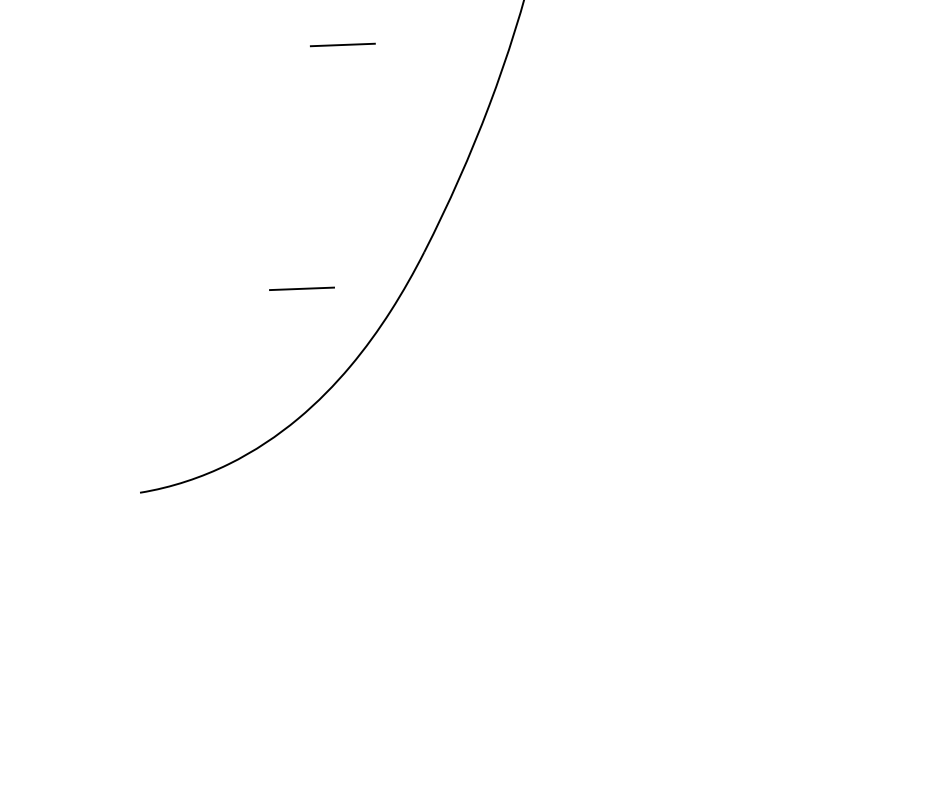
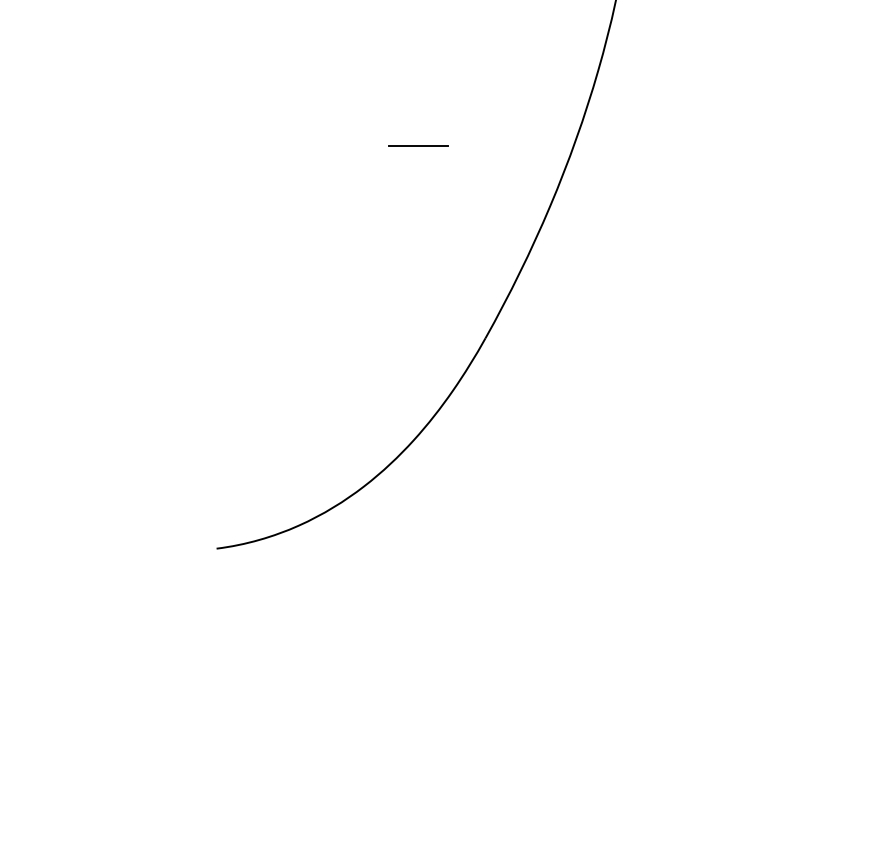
line: (302, 288) -> (372, 367), removed

